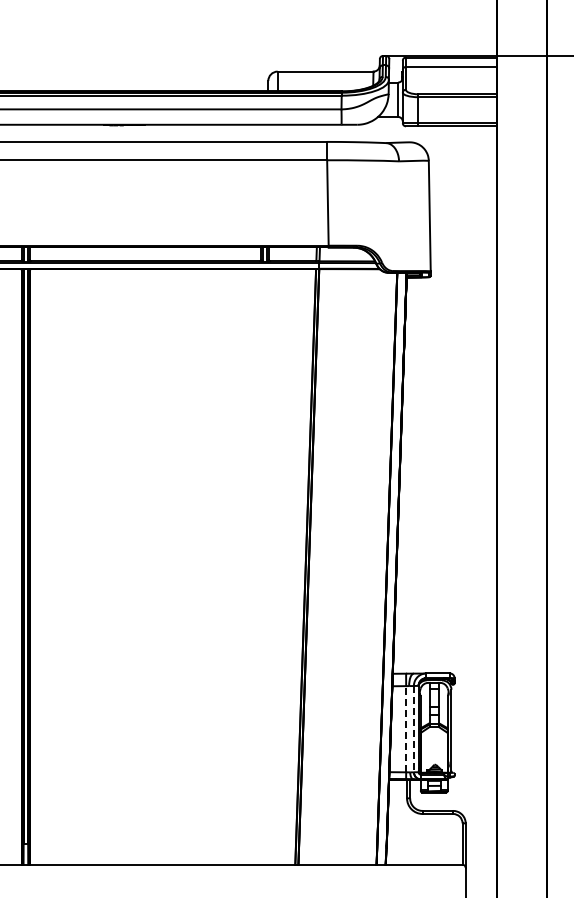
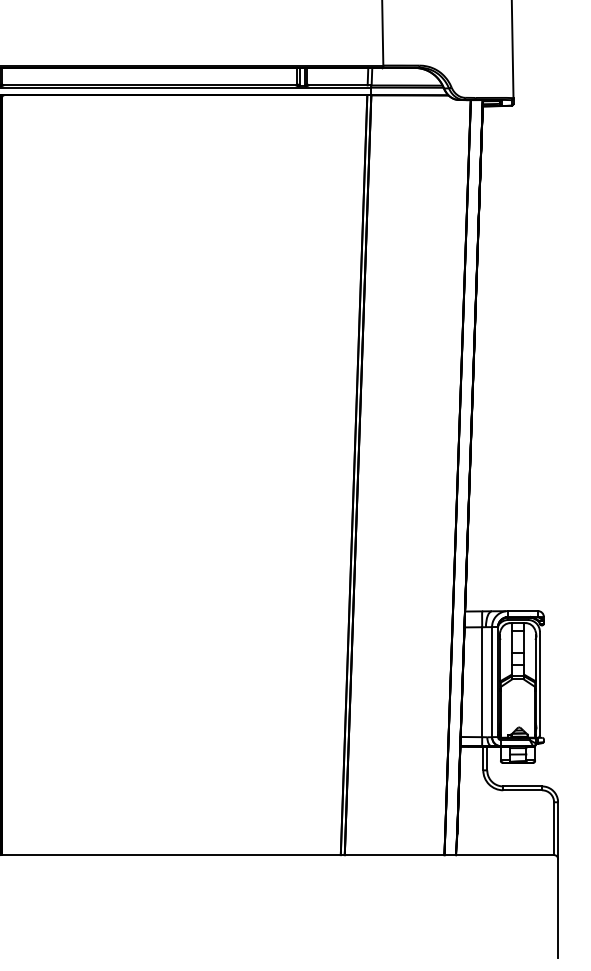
line: (406, 728) -> (482, 681), dashed -> solid
line: (413, 729) -> (491, 682), dashed -> solid

